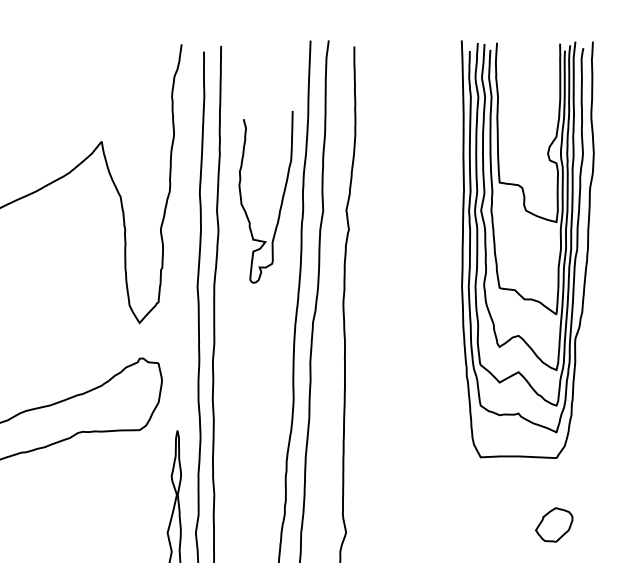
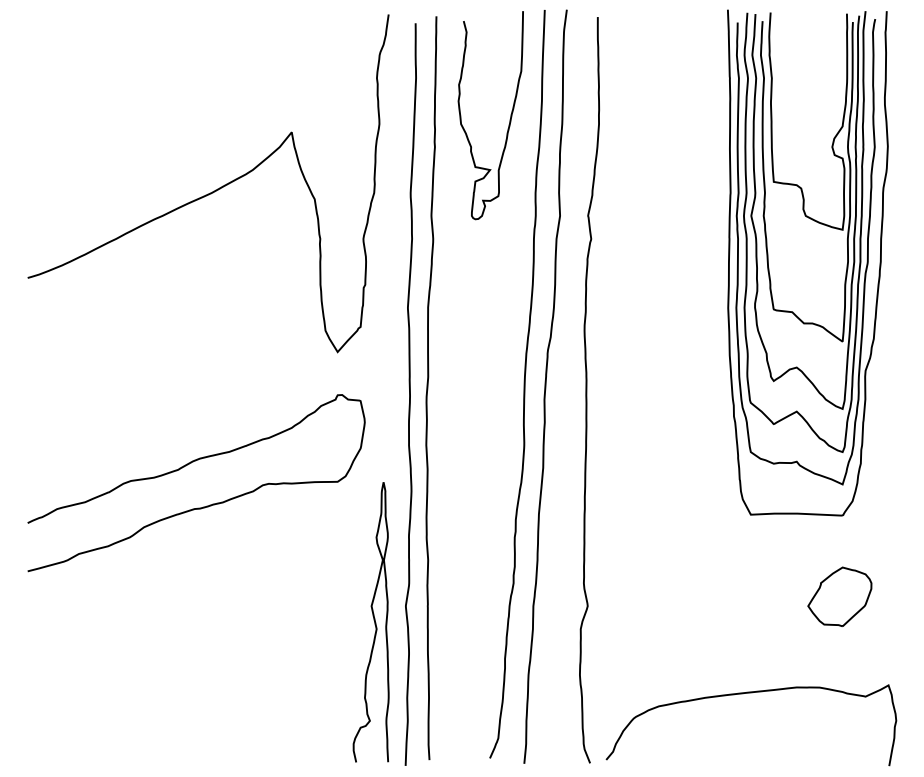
curve: (281, 200) -> (509, 119), moved
part: (553, 524) -> (839, 596), size x1.43

